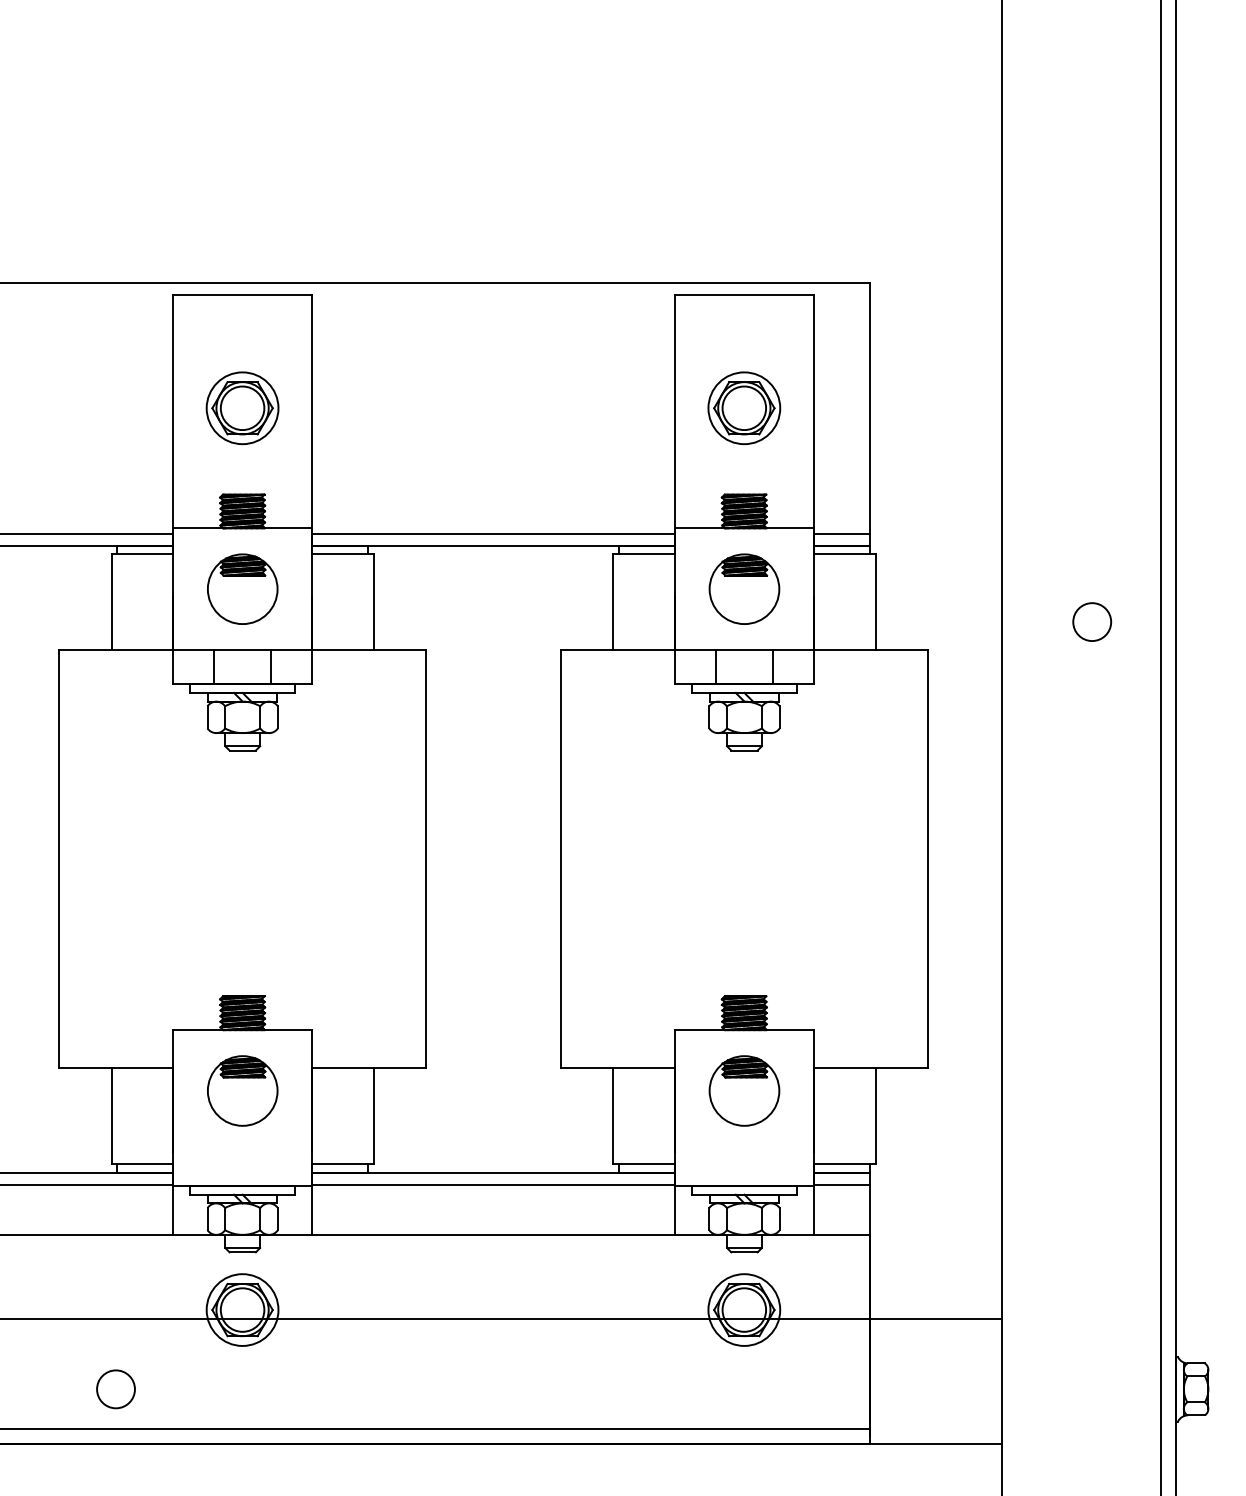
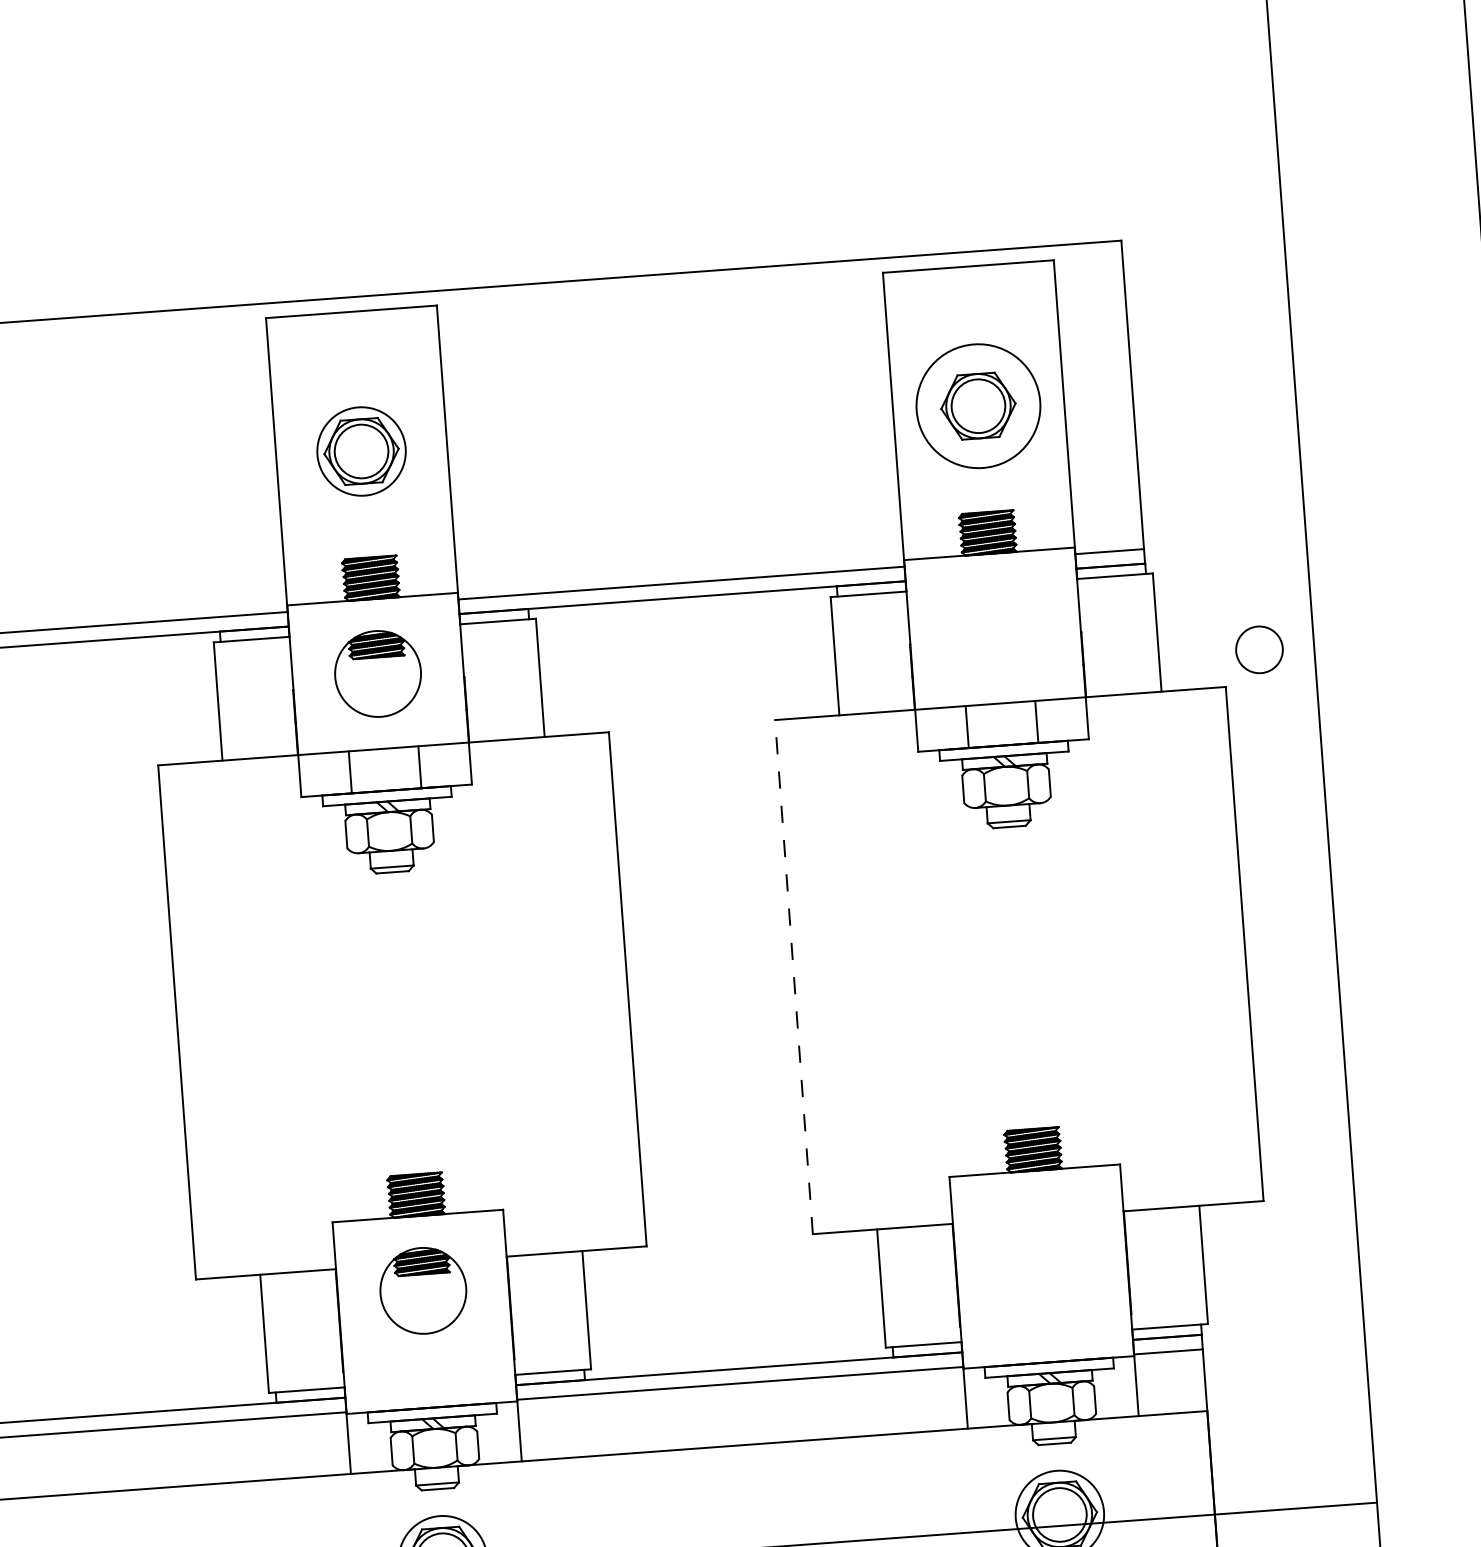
circle: (744, 408) -> (978, 406), size x1.4
part: (744, 588) -> (994, 627), removed
circle: (1092, 621) -> (1259, 649), moved
line: (561, 858) -> (794, 976), solid -> dashed
part: (744, 1090) -> (1040, 1244), removed

